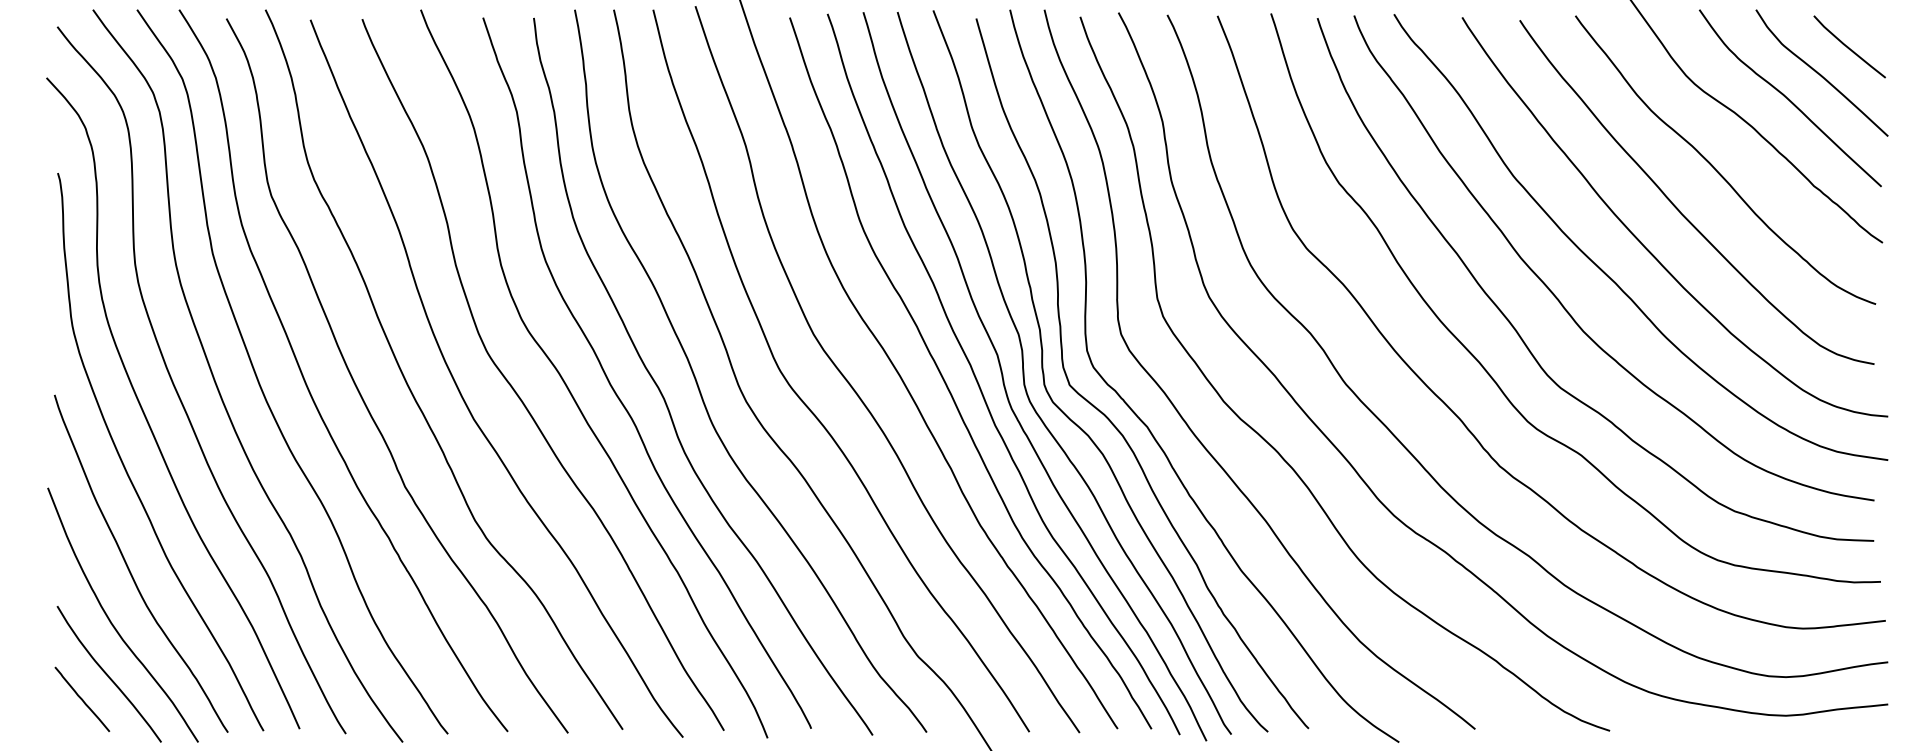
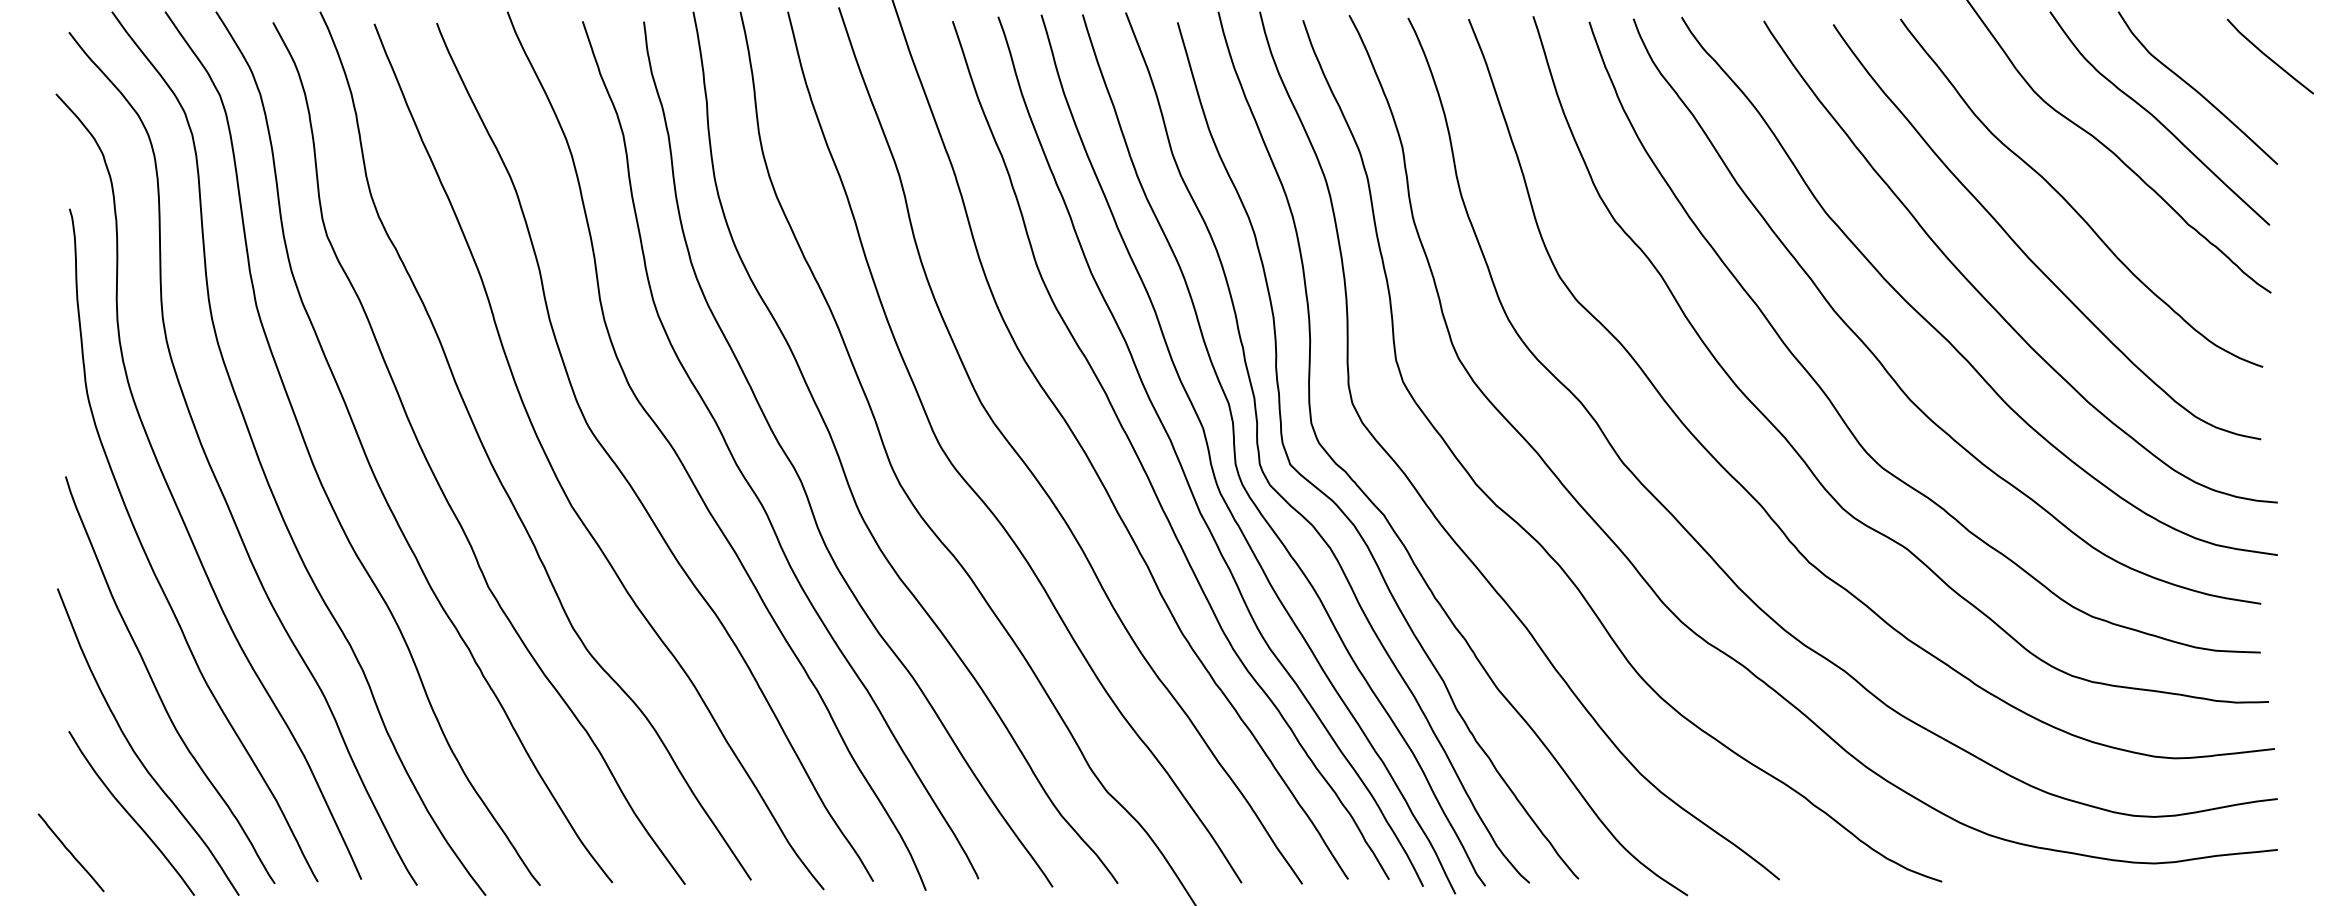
line: (1849, 47) -> (2269, 57), moved
line: (81, 699) -> (70, 852), moved

